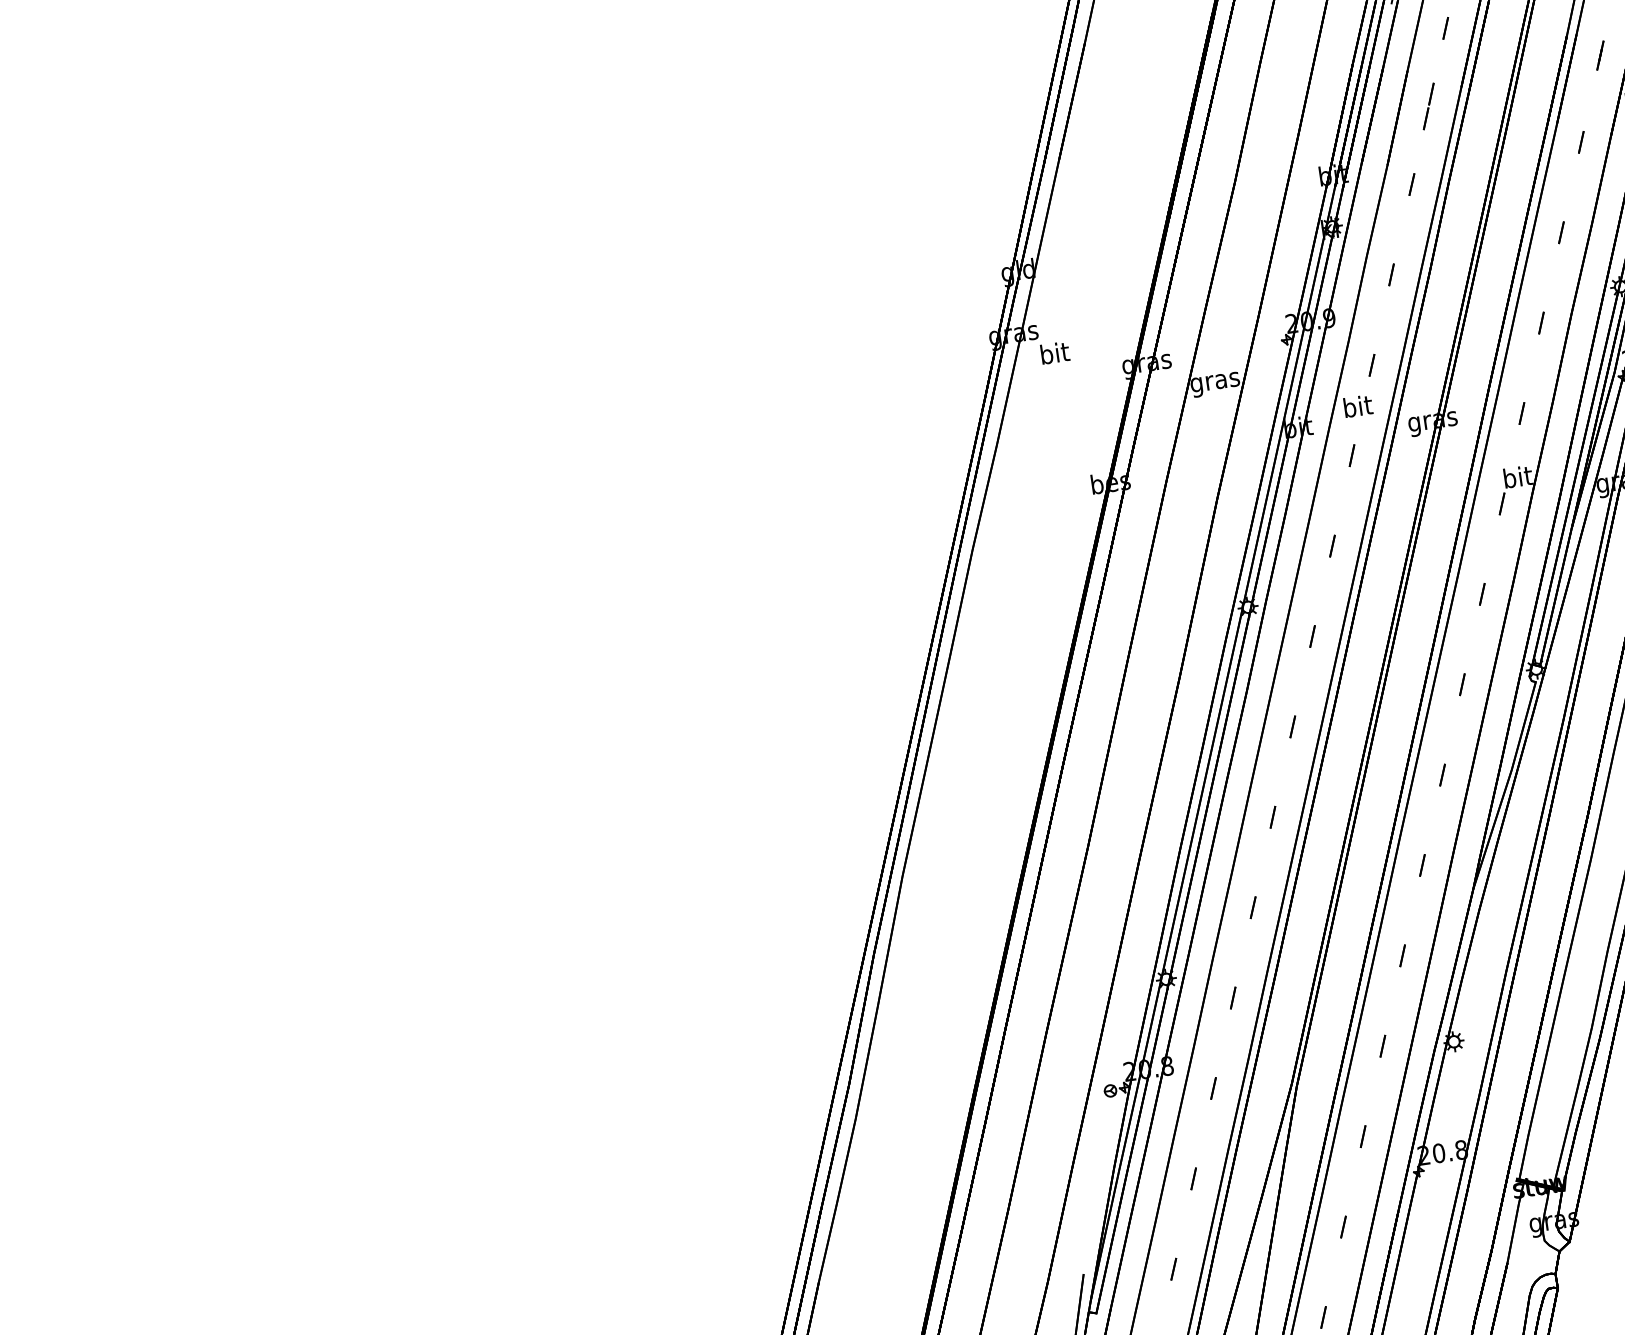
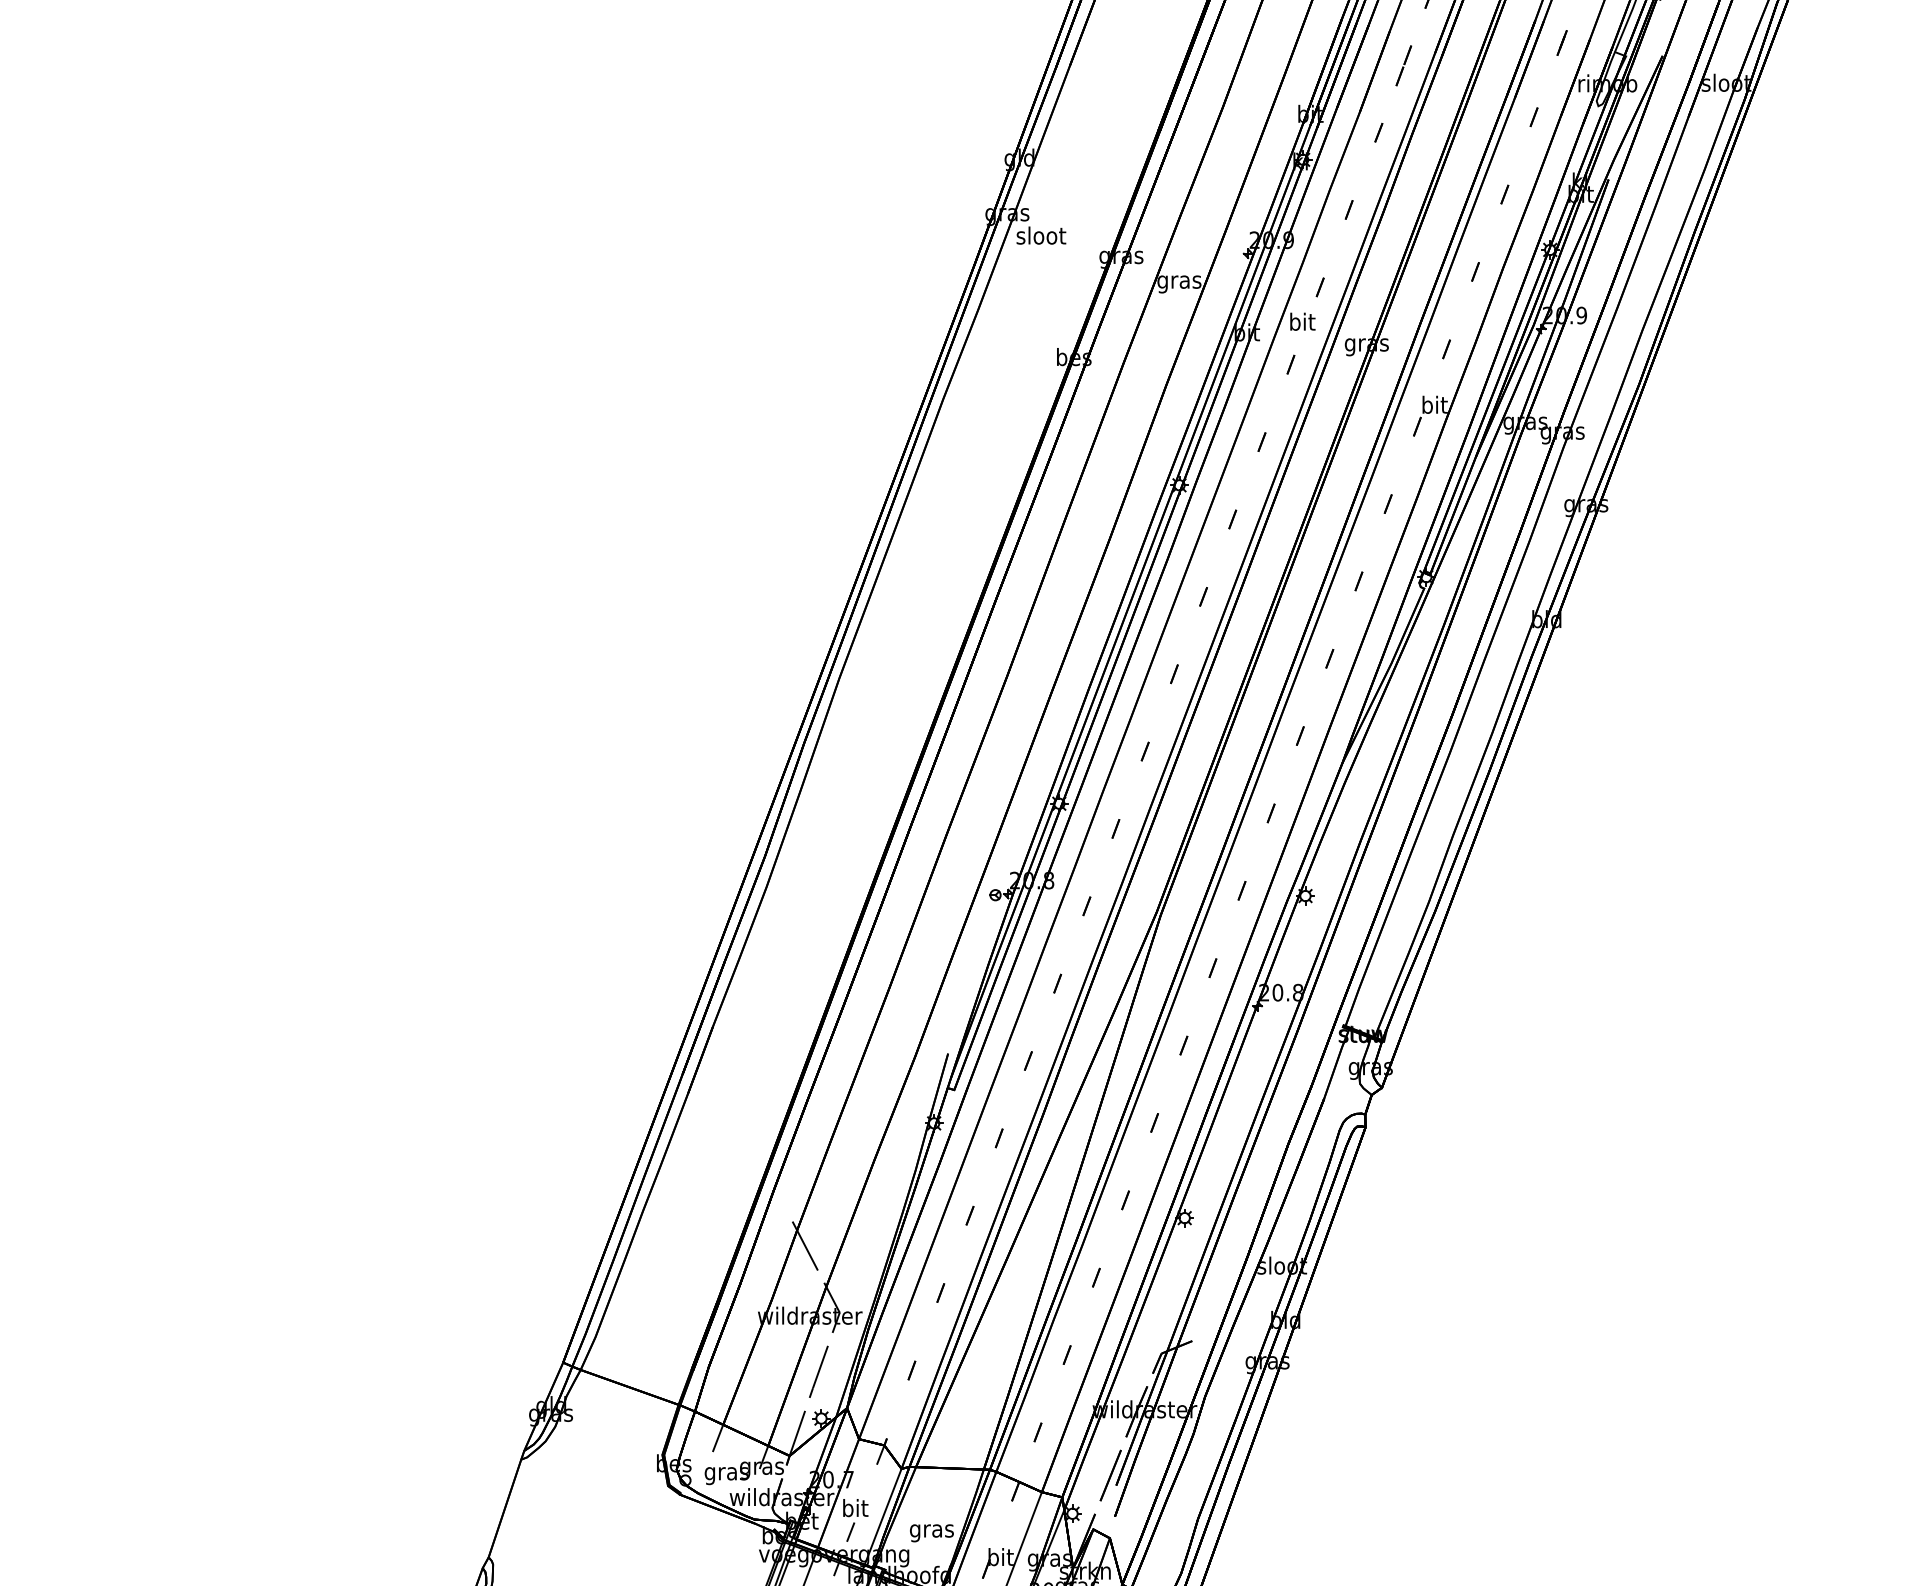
text: (1054, 352) -> (1041, 235), bit -> sloot

